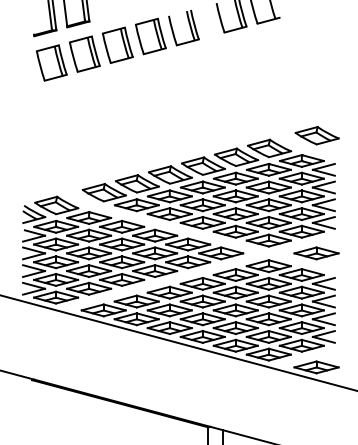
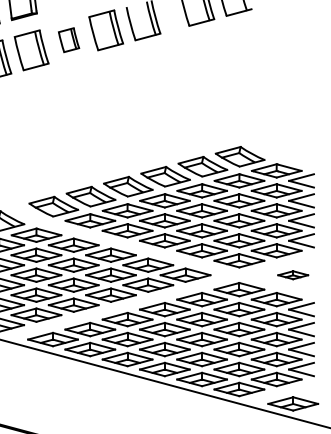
part: (117, 44) -> (68, 39), size x0.6
part: (316, 135) -> (293, 142), removed
part: (316, 253) -> (293, 275), size x0.6

